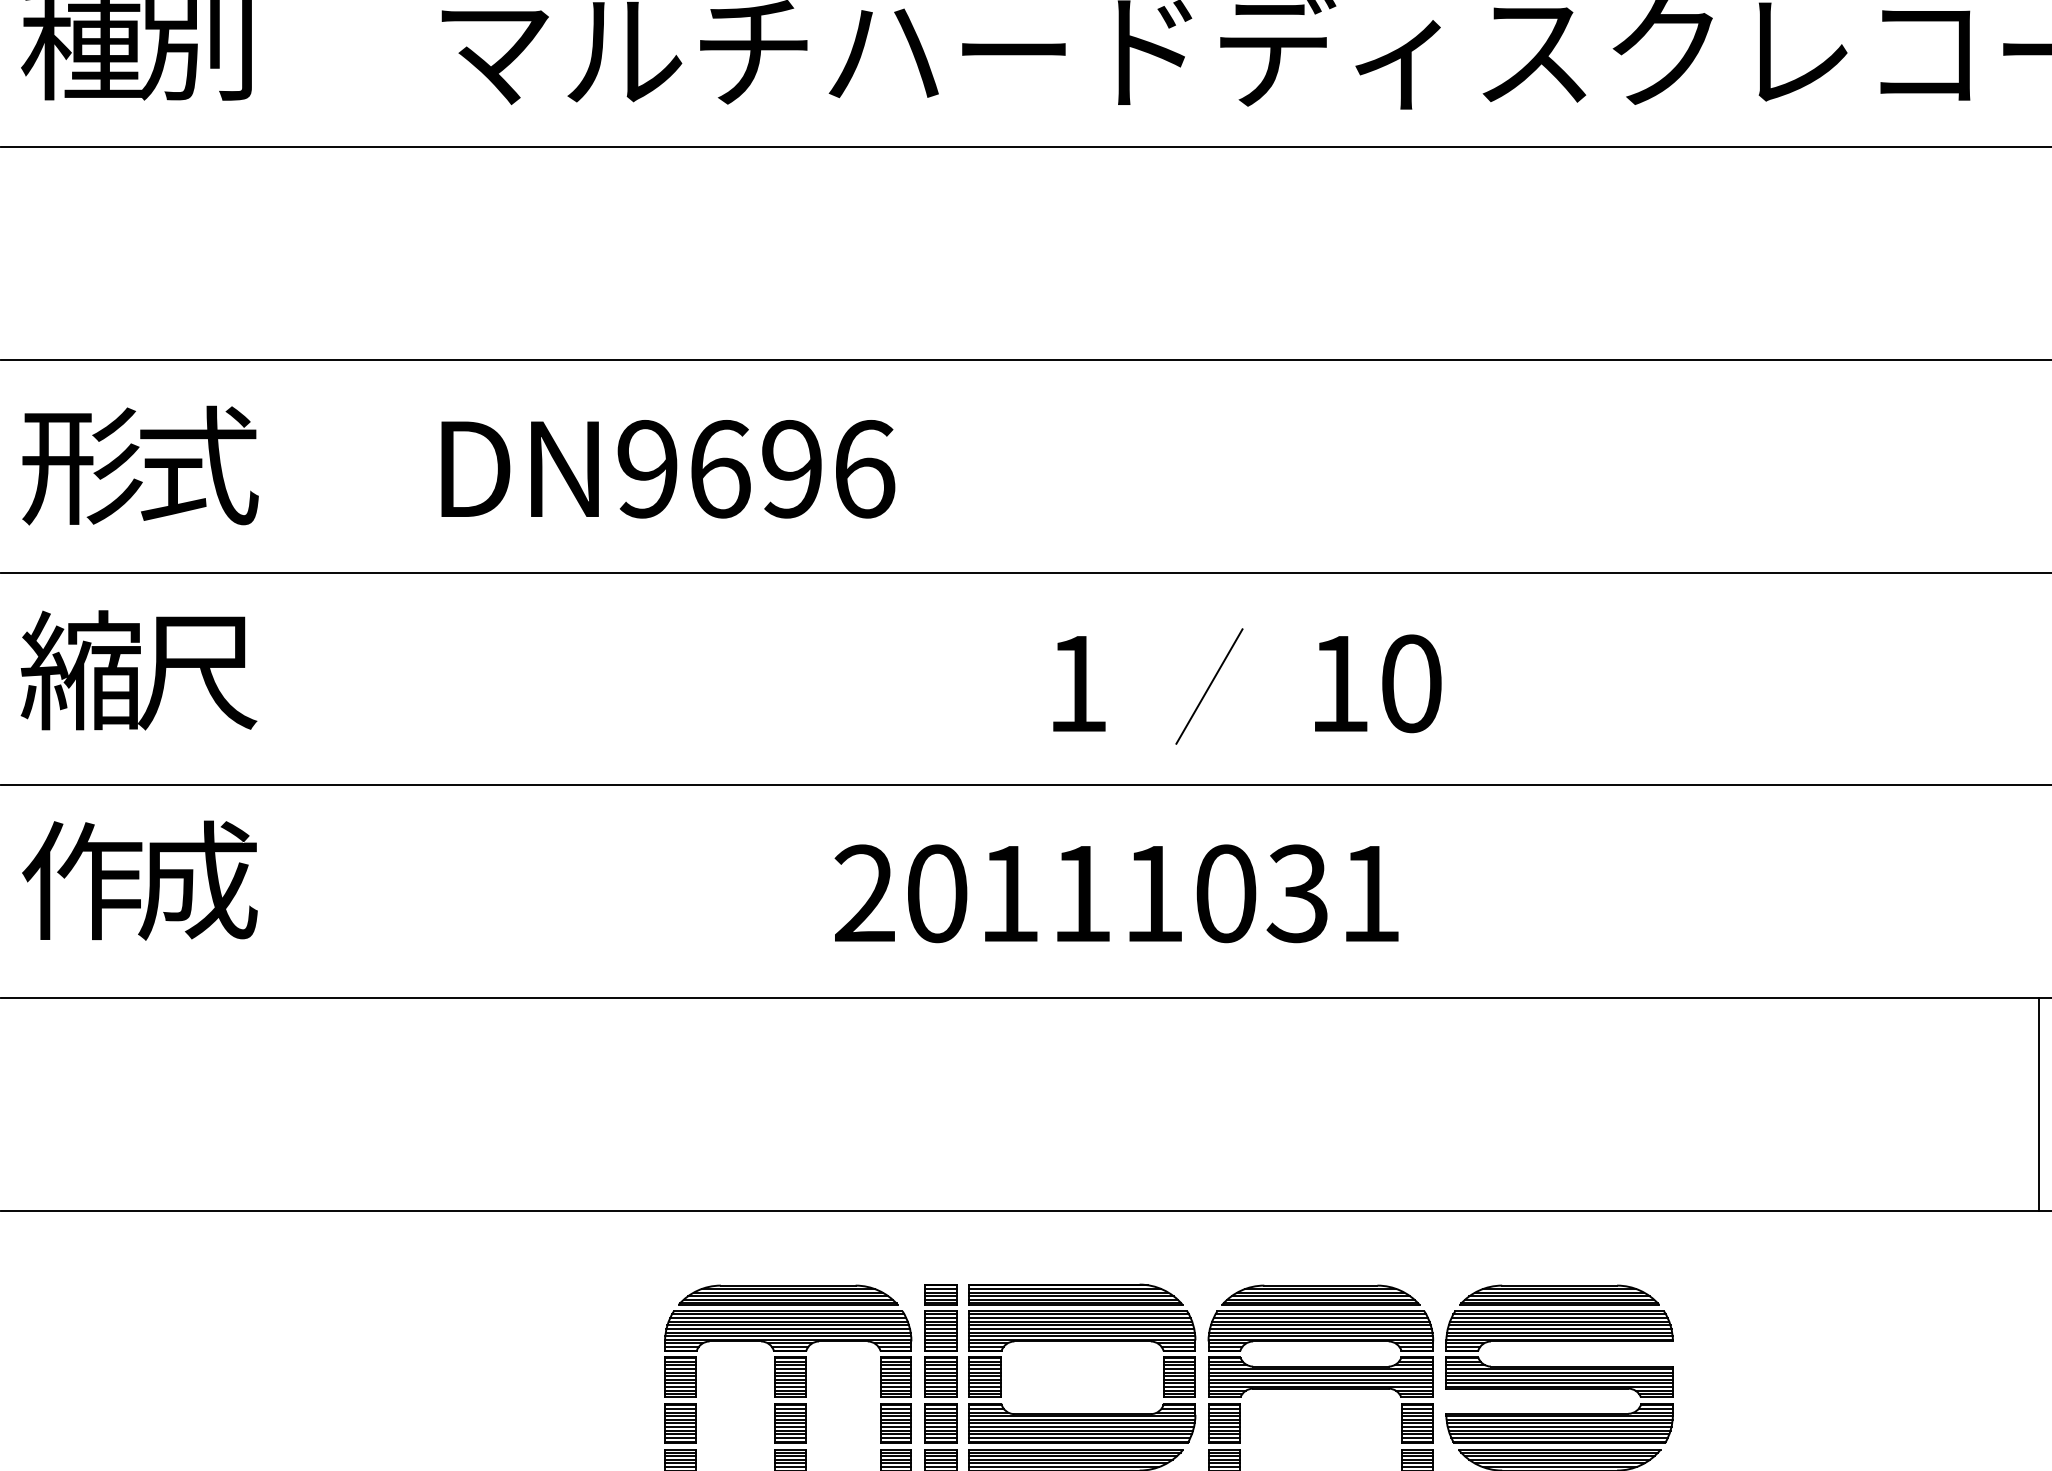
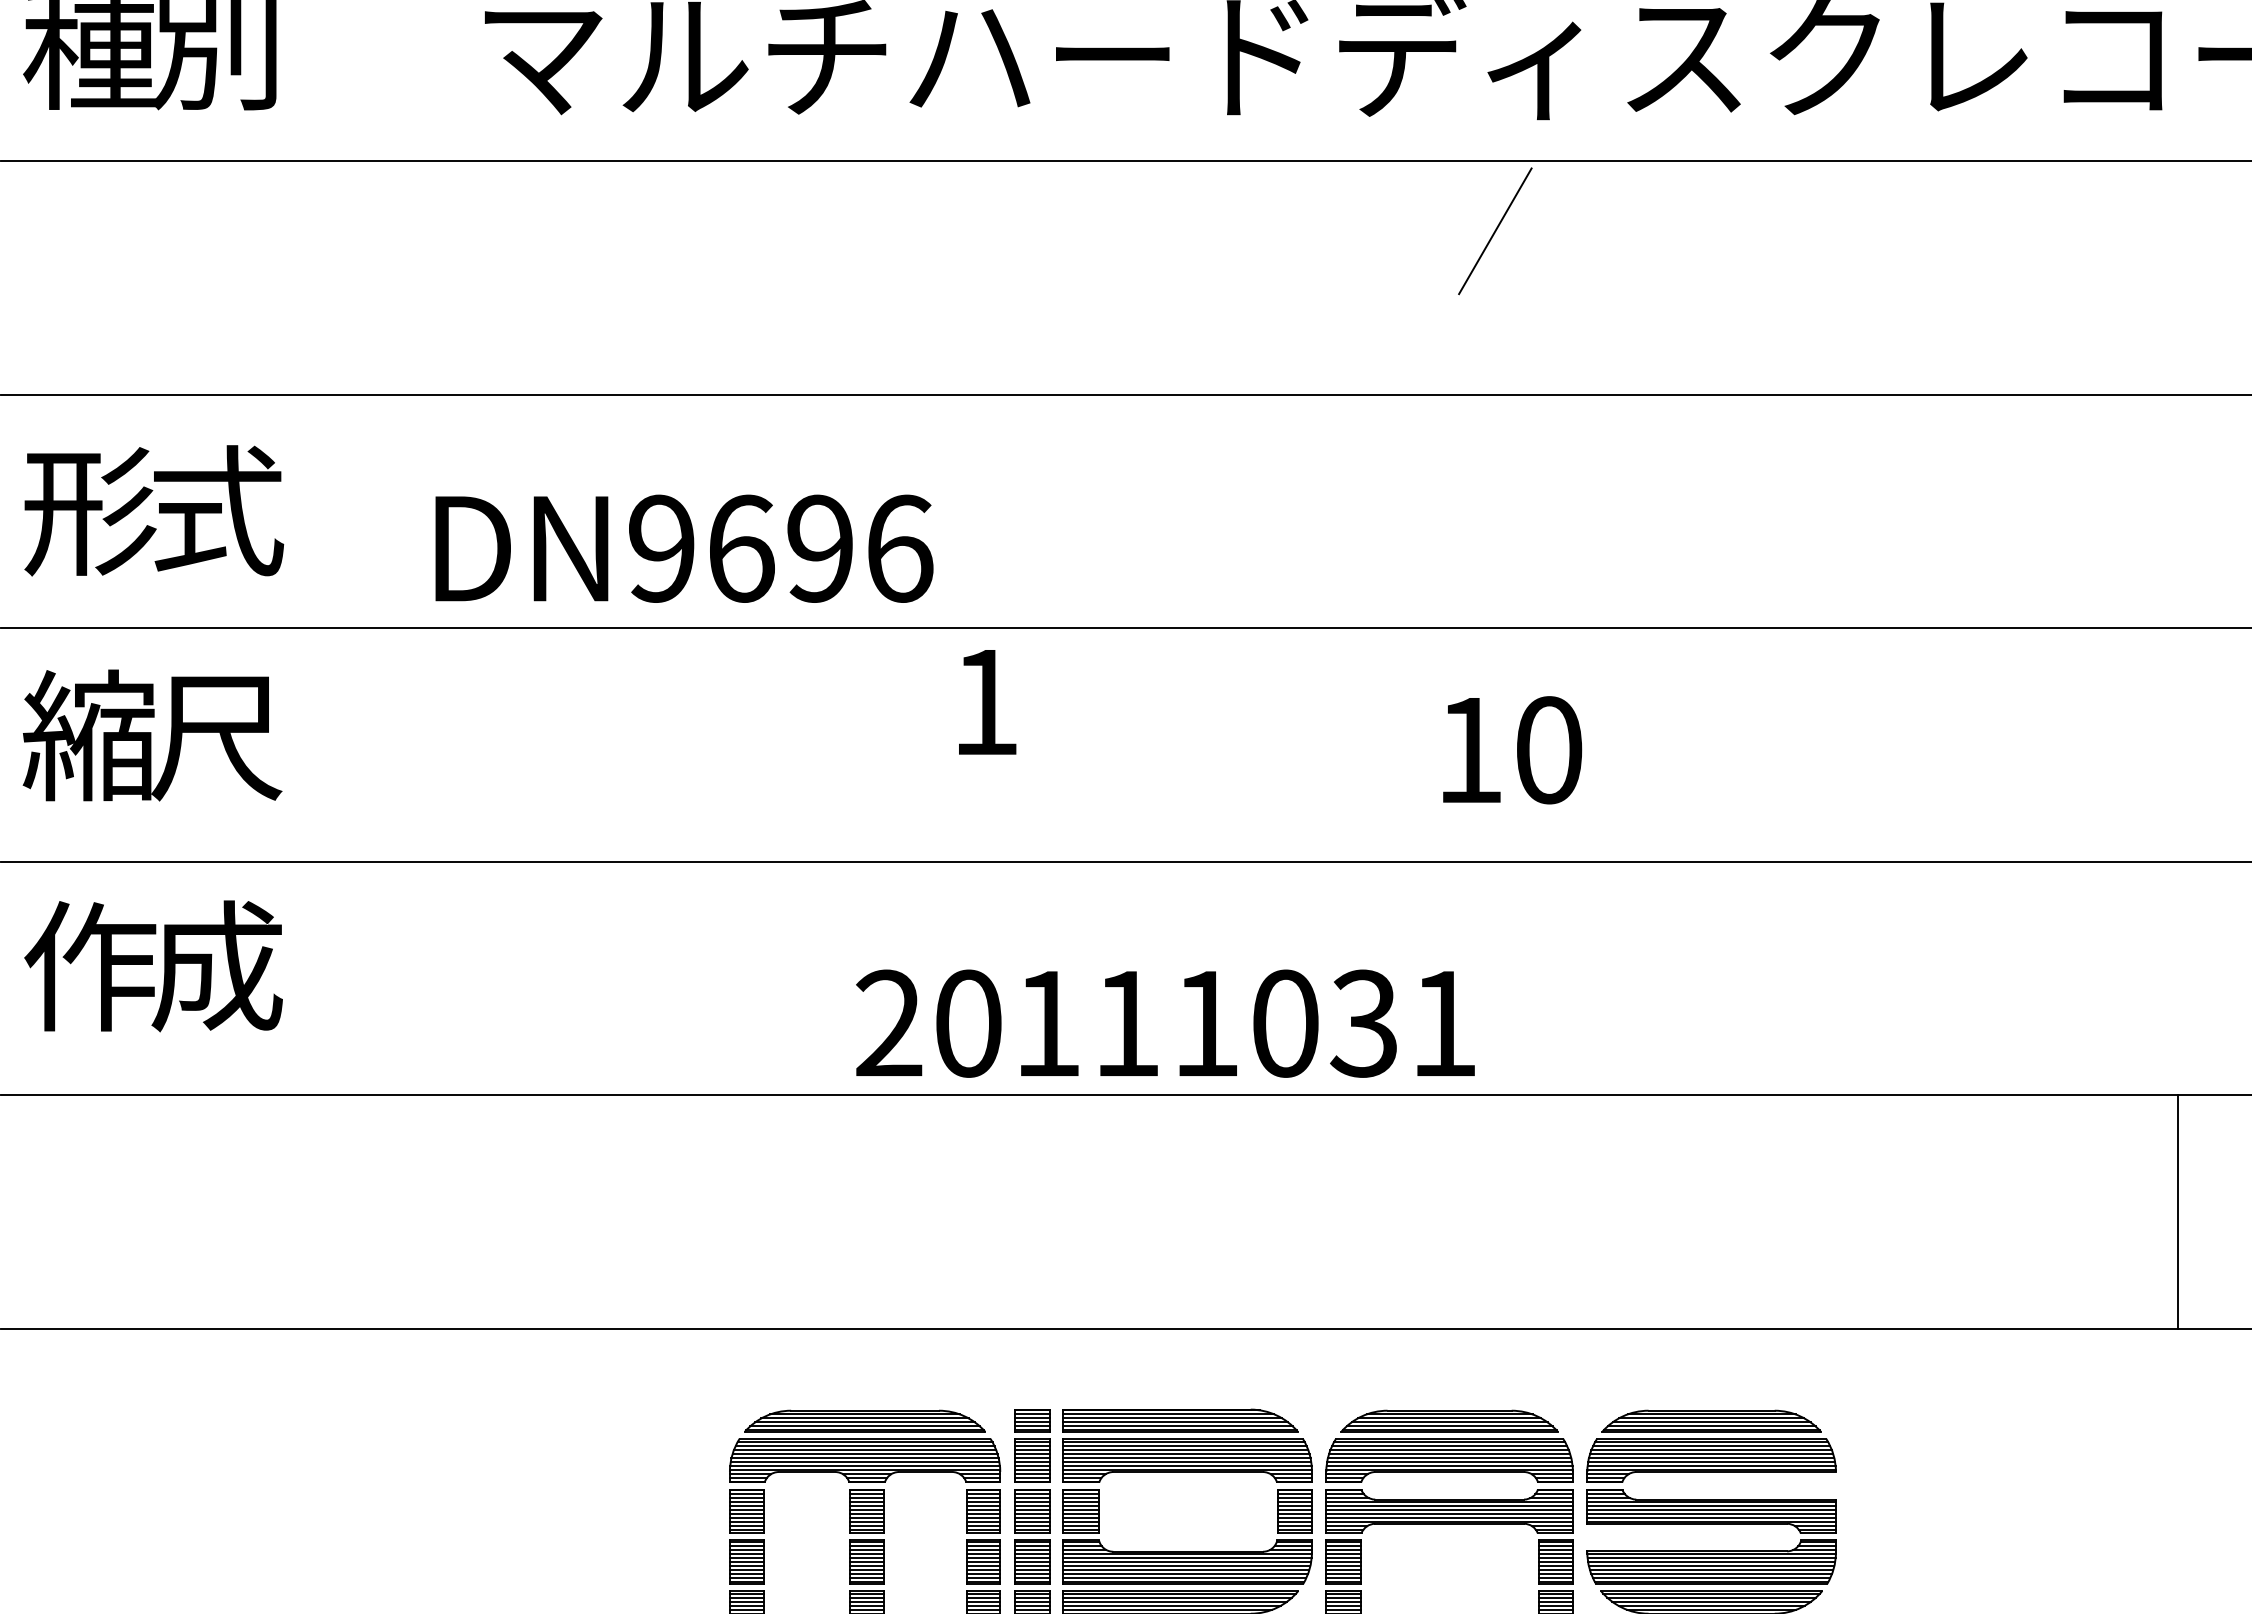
text: (668, 468) -> (684, 548), moved
text: (1079, 684) -> (987, 702), moved
line: (1209, 686) -> (1495, 231), moved
text: (1116, 893) -> (1165, 1023), moved
line: (2038, 1104) -> (2177, 1211), moved

